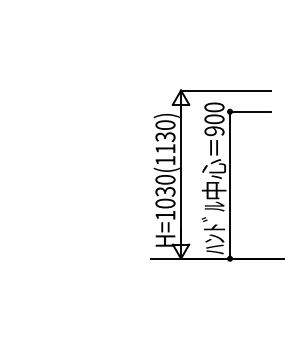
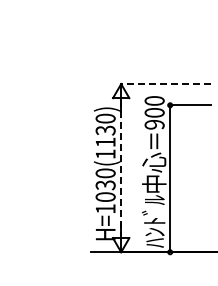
line: (225, 90) -> (165, 84), solid -> dashed
line: (181, 174) -> (121, 168), solid -> dashed

